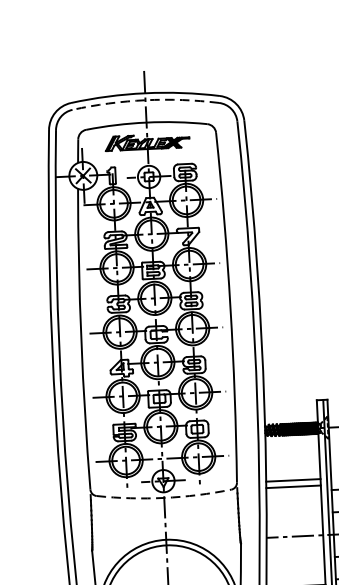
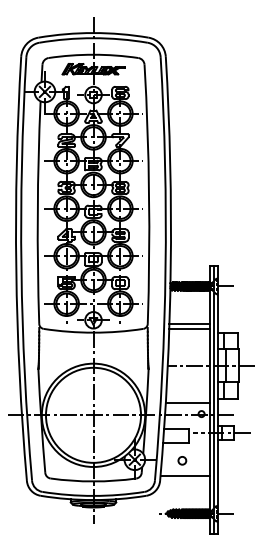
arc: (145, 100) -> (93, 38), dashed -> solid
arc: (164, 497) -> (93, 332), dashed -> solid

